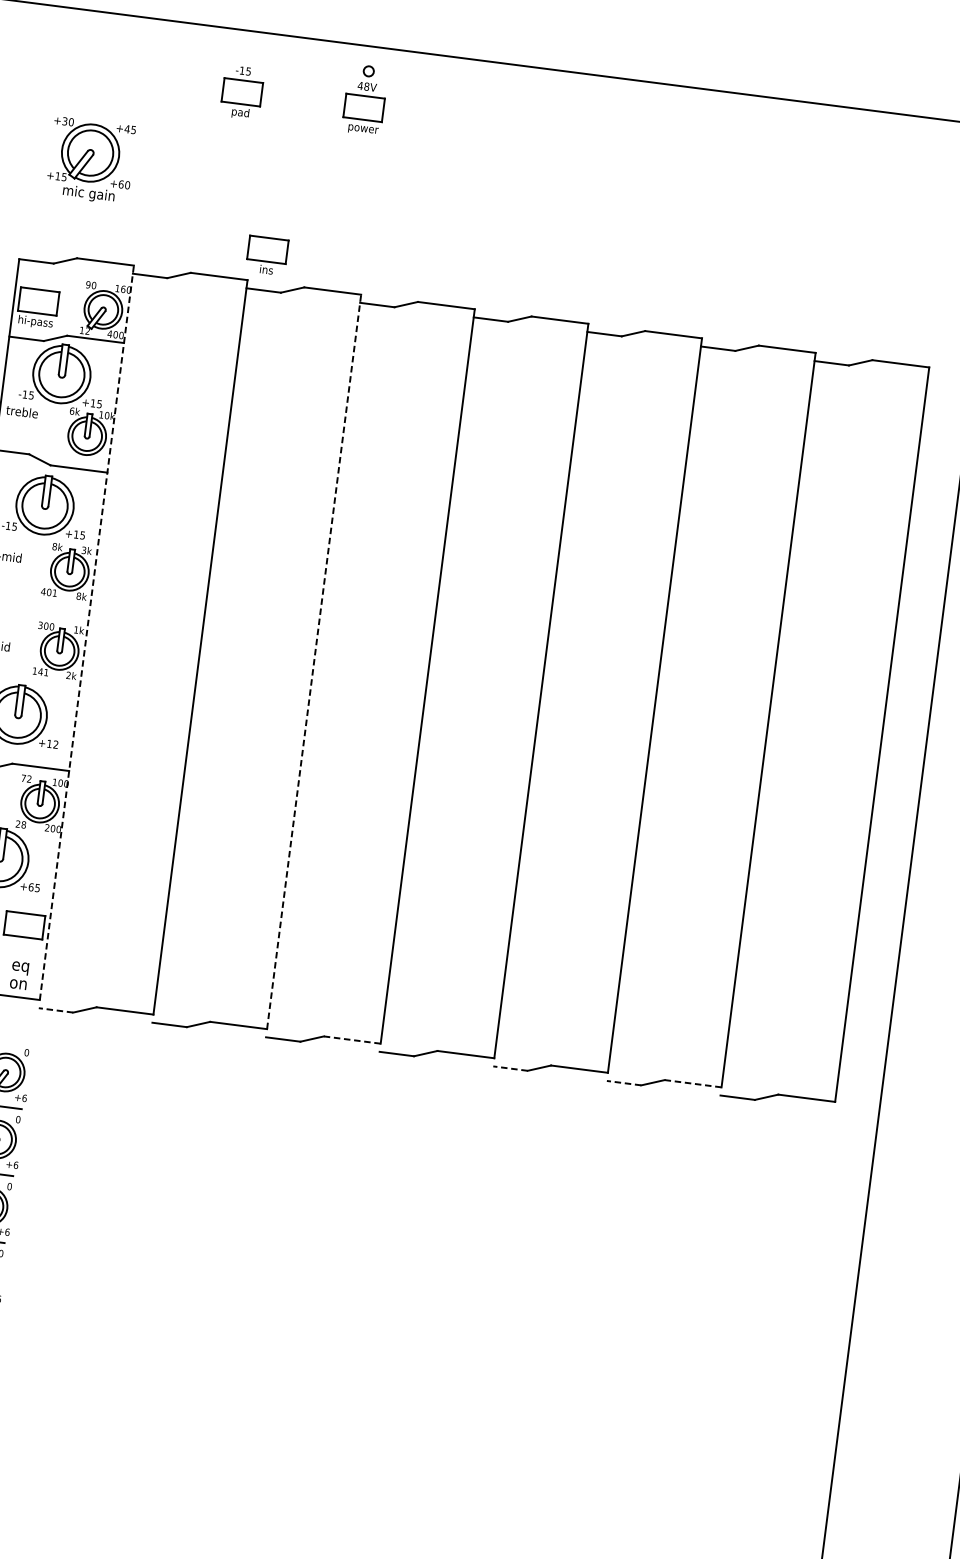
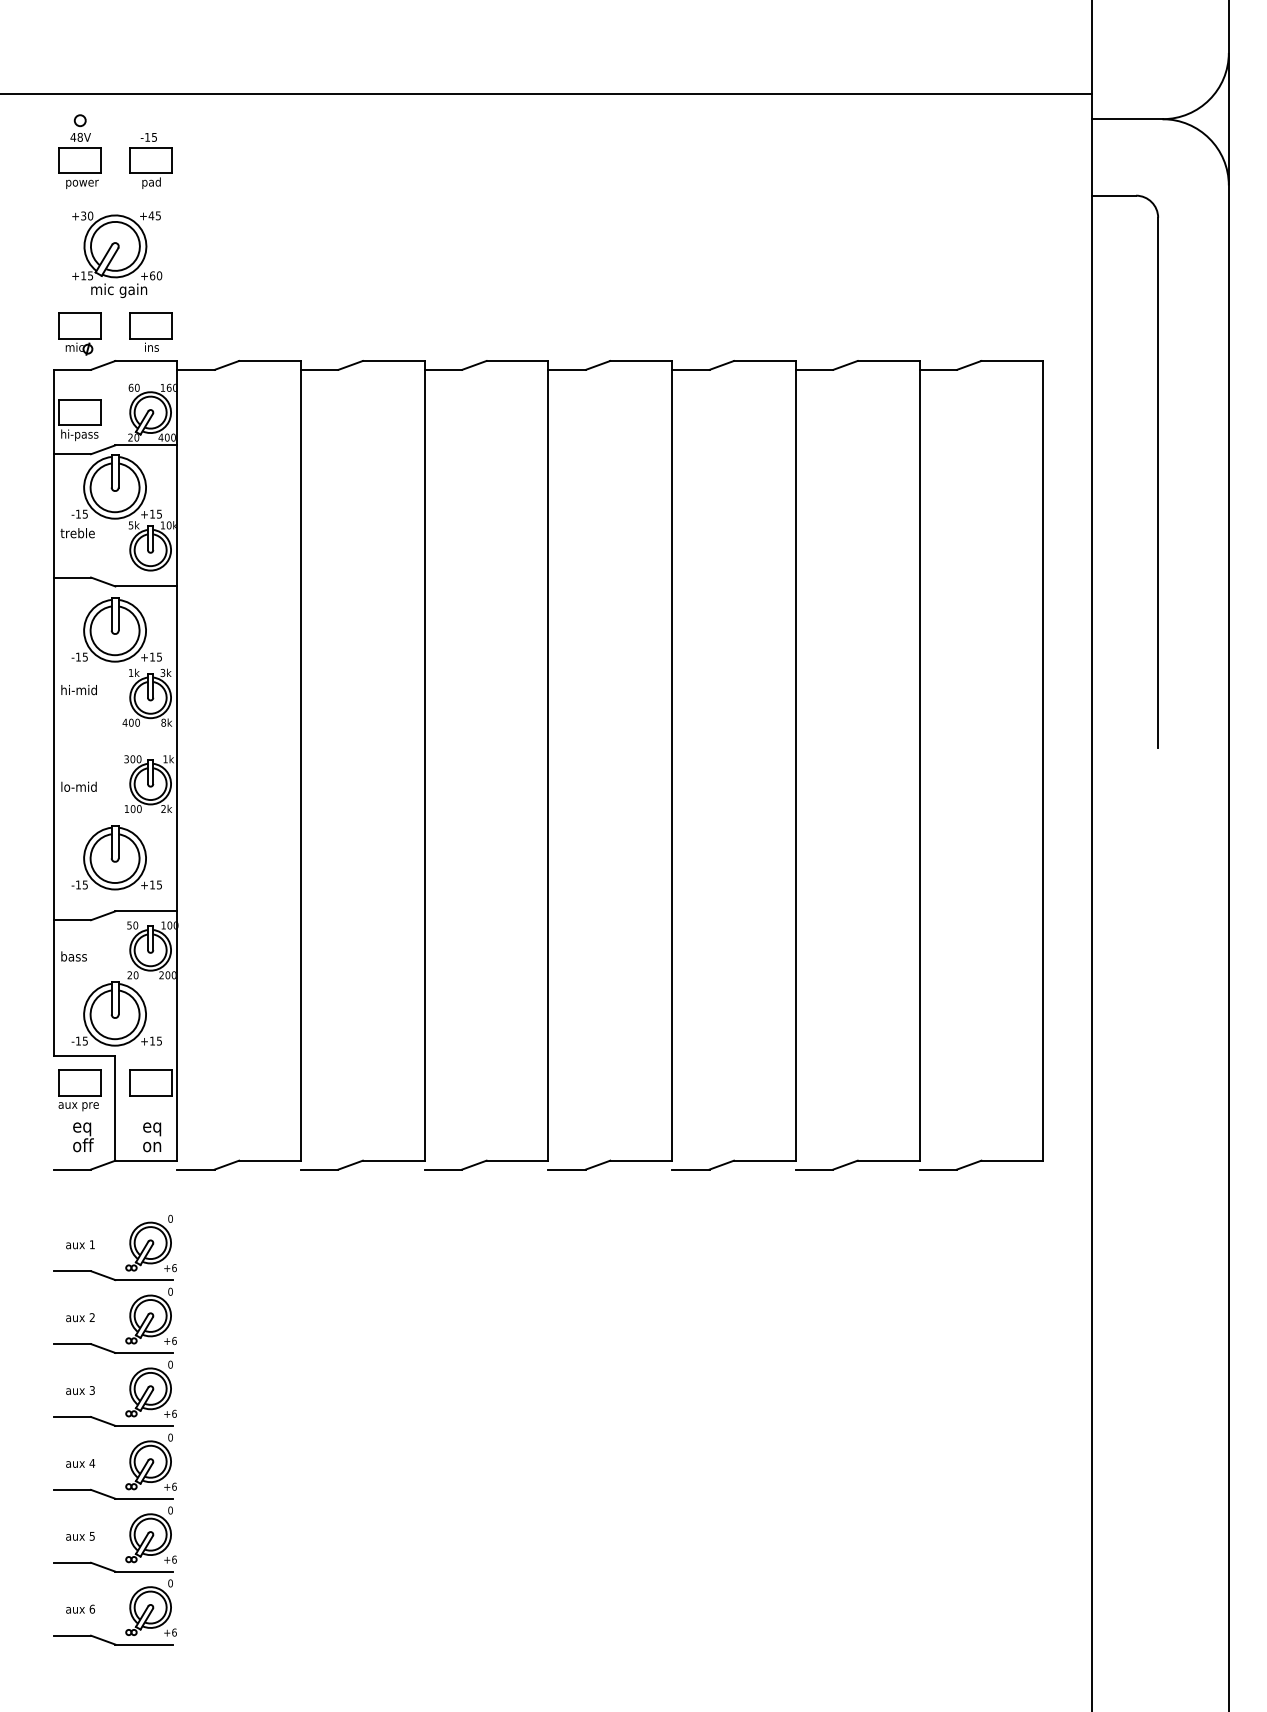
part: (242, 92) -> (150, 160), moved
part: (364, 99) -> (79, 151), moved
part: (47, 228) -> (79, 333), added
part: (267, 255) -> (150, 331), moved
text: (87, 284) -> (130, 387), 90 -> 60
text: (84, 330) -> (133, 437), 12 -> 20
text: (71, 411) -> (130, 525), 6k -> 5k
text: (54, 546) -> (130, 672), 8k -> 1k
text: (54, 592) -> (137, 722), 401 -> 400
line: (87, 632) -> (177, 760), dashed -> solid
line: (313, 661) -> (424, 760), dashed -> solid
text: (42, 672) -> (135, 809), 141 -> 100
text: (56, 744) -> (159, 884), +12 -> +15
text: (26, 778) -> (132, 925), 72 -> 50
text: (23, 824) -> (135, 974), 28 -> 20
text: (31, 886) -> (152, 1040), +65 -> +15
line: (56, 1010) -> (196, 1169), dashed -> solid
line: (352, 1039) -> (517, 1160), dashed -> solid
line: (510, 1068) -> (690, 1169), dashed -> solid
line: (624, 1083) -> (814, 1169), dashed -> solid
line: (693, 1083) -> (888, 1160), dashed -> solid

